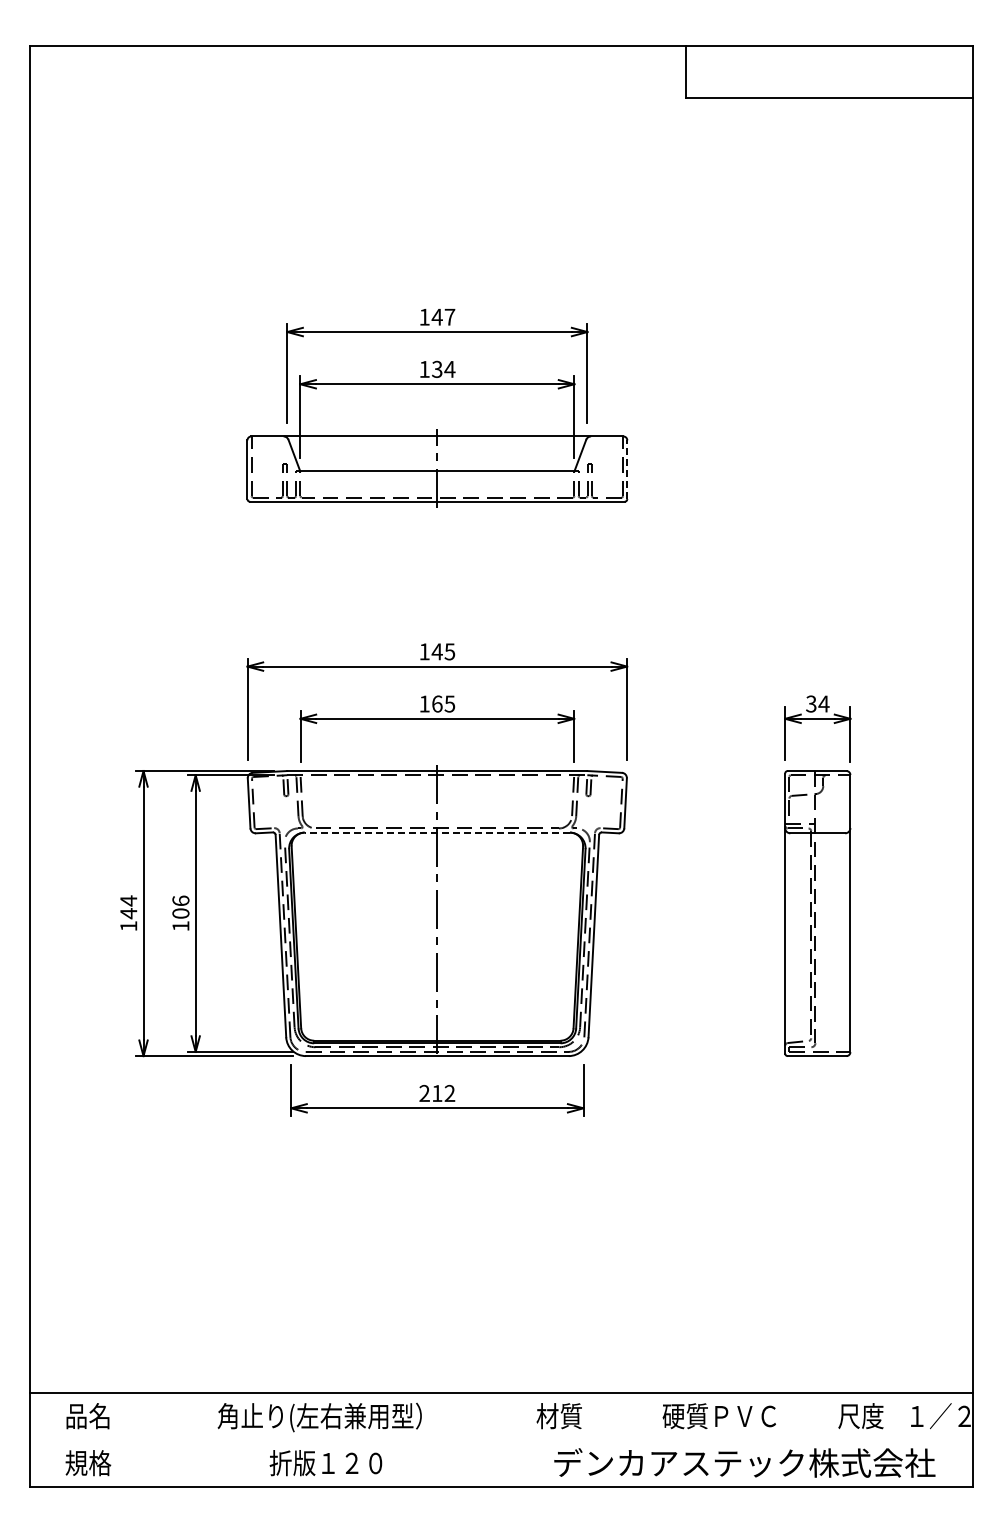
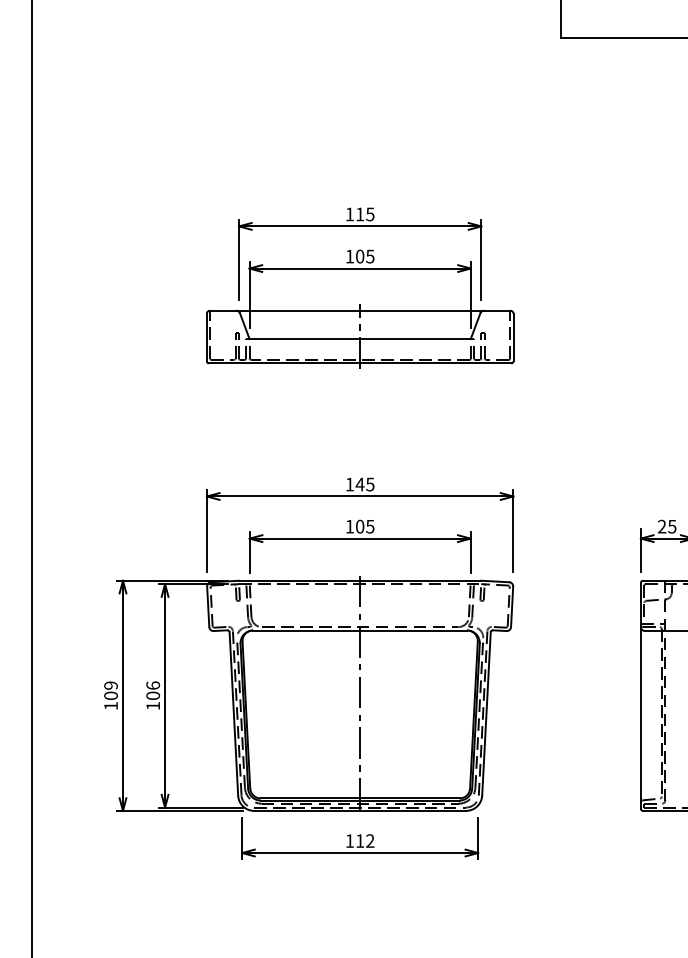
text: (443, 316) -> (365, 213), 147 -> 115
text: (443, 369) -> (365, 256), 134 -> 105
line: (627, 469) -> (513, 337), dashed -> solid
text: (437, 703) -> (360, 526), 165 -> 105
text: (817, 703) -> (667, 526), 34 -> 25
line: (437, 832) -> (360, 630), dashed -> solid
text: (128, 907) -> (110, 690), 144 -> 109
text: (424, 1092) -> (349, 840), 212 -> 112

